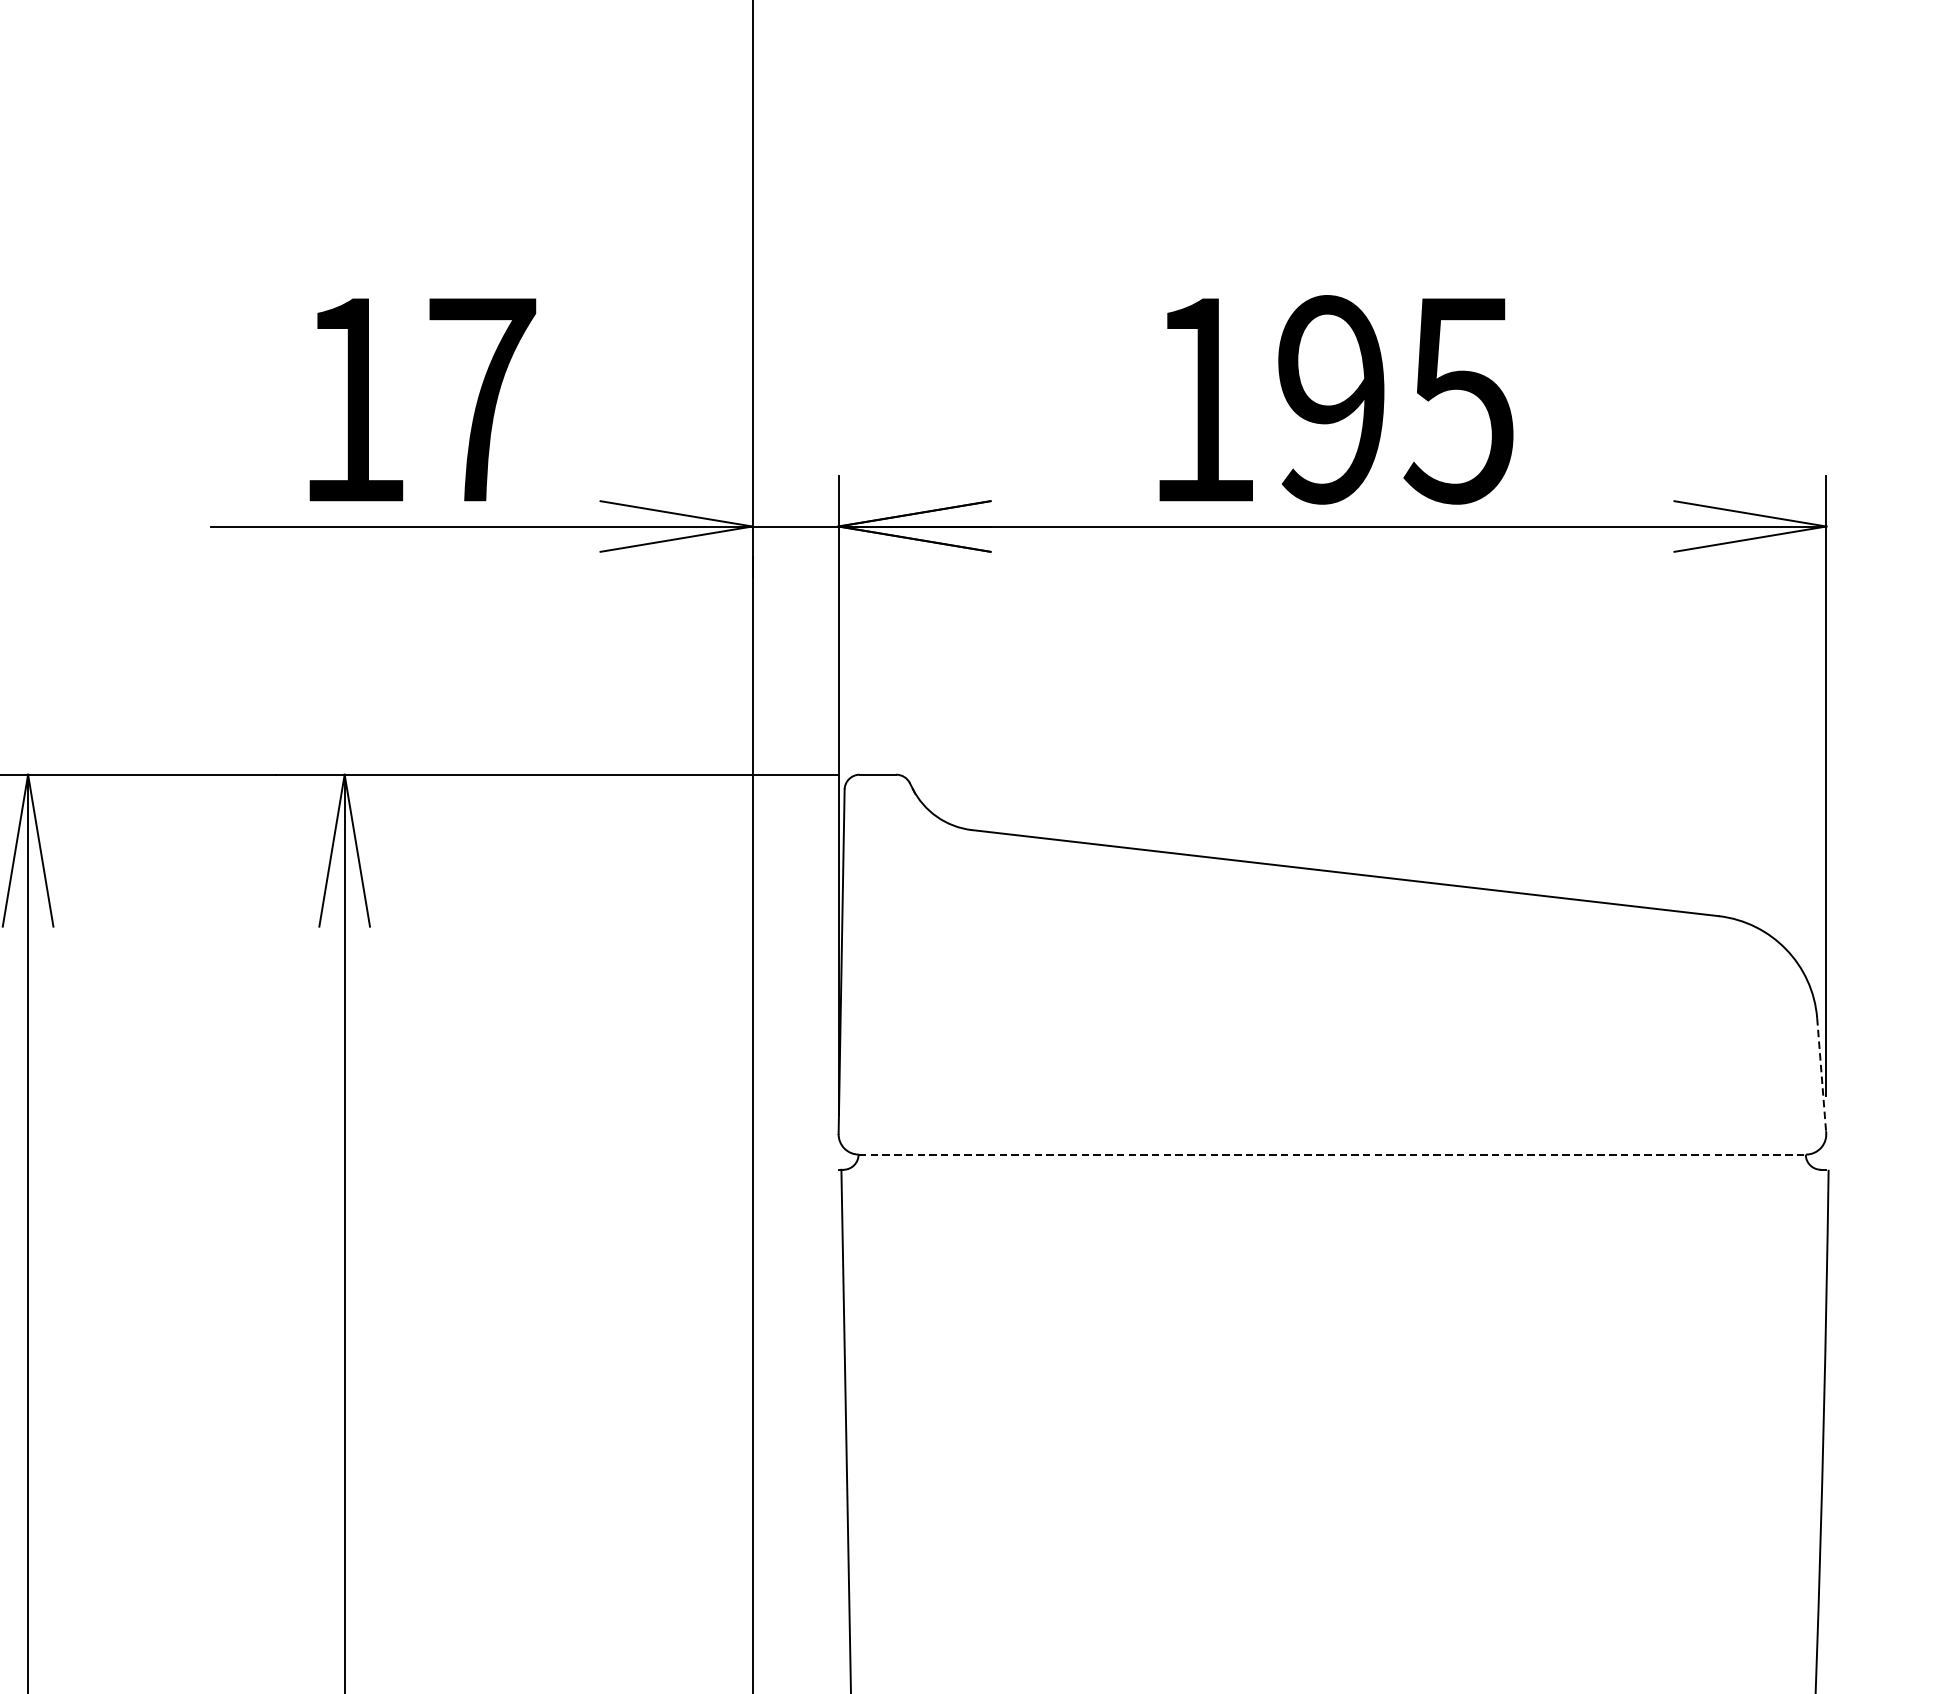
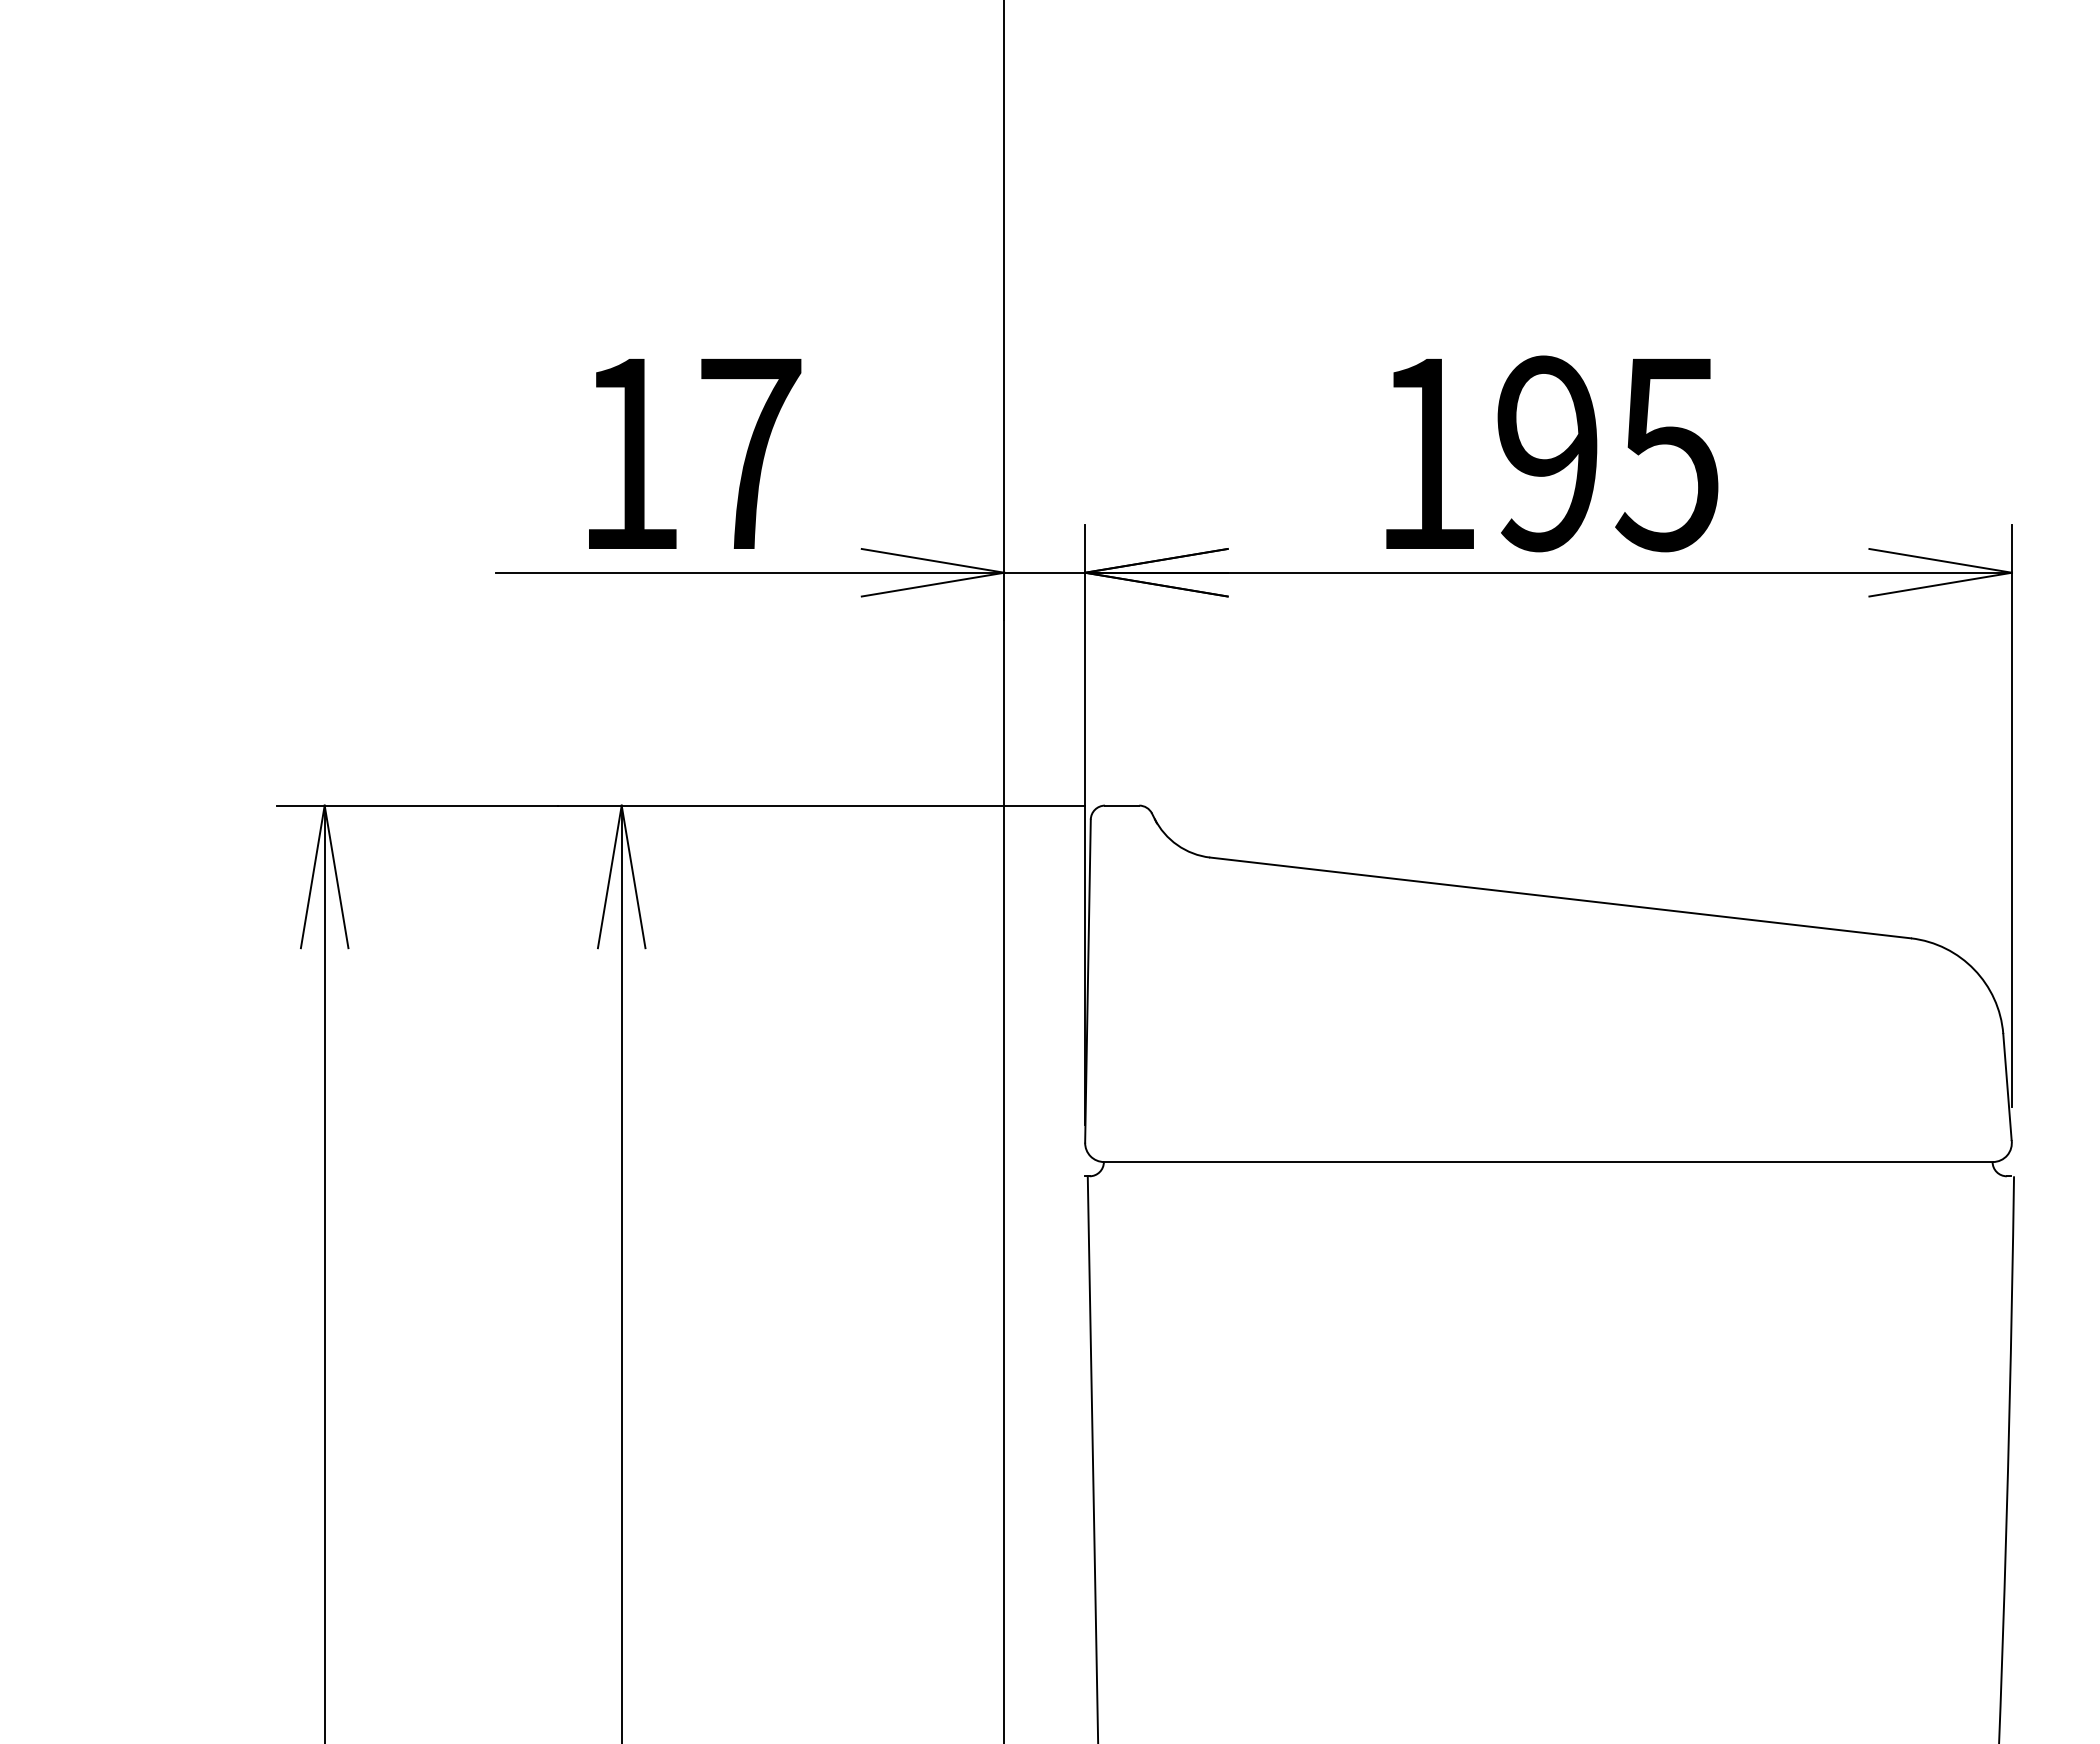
line: (1821, 1075) -> (2007, 1087), dashed -> solid
line: (1332, 1155) -> (1548, 1162), dashed -> solid

